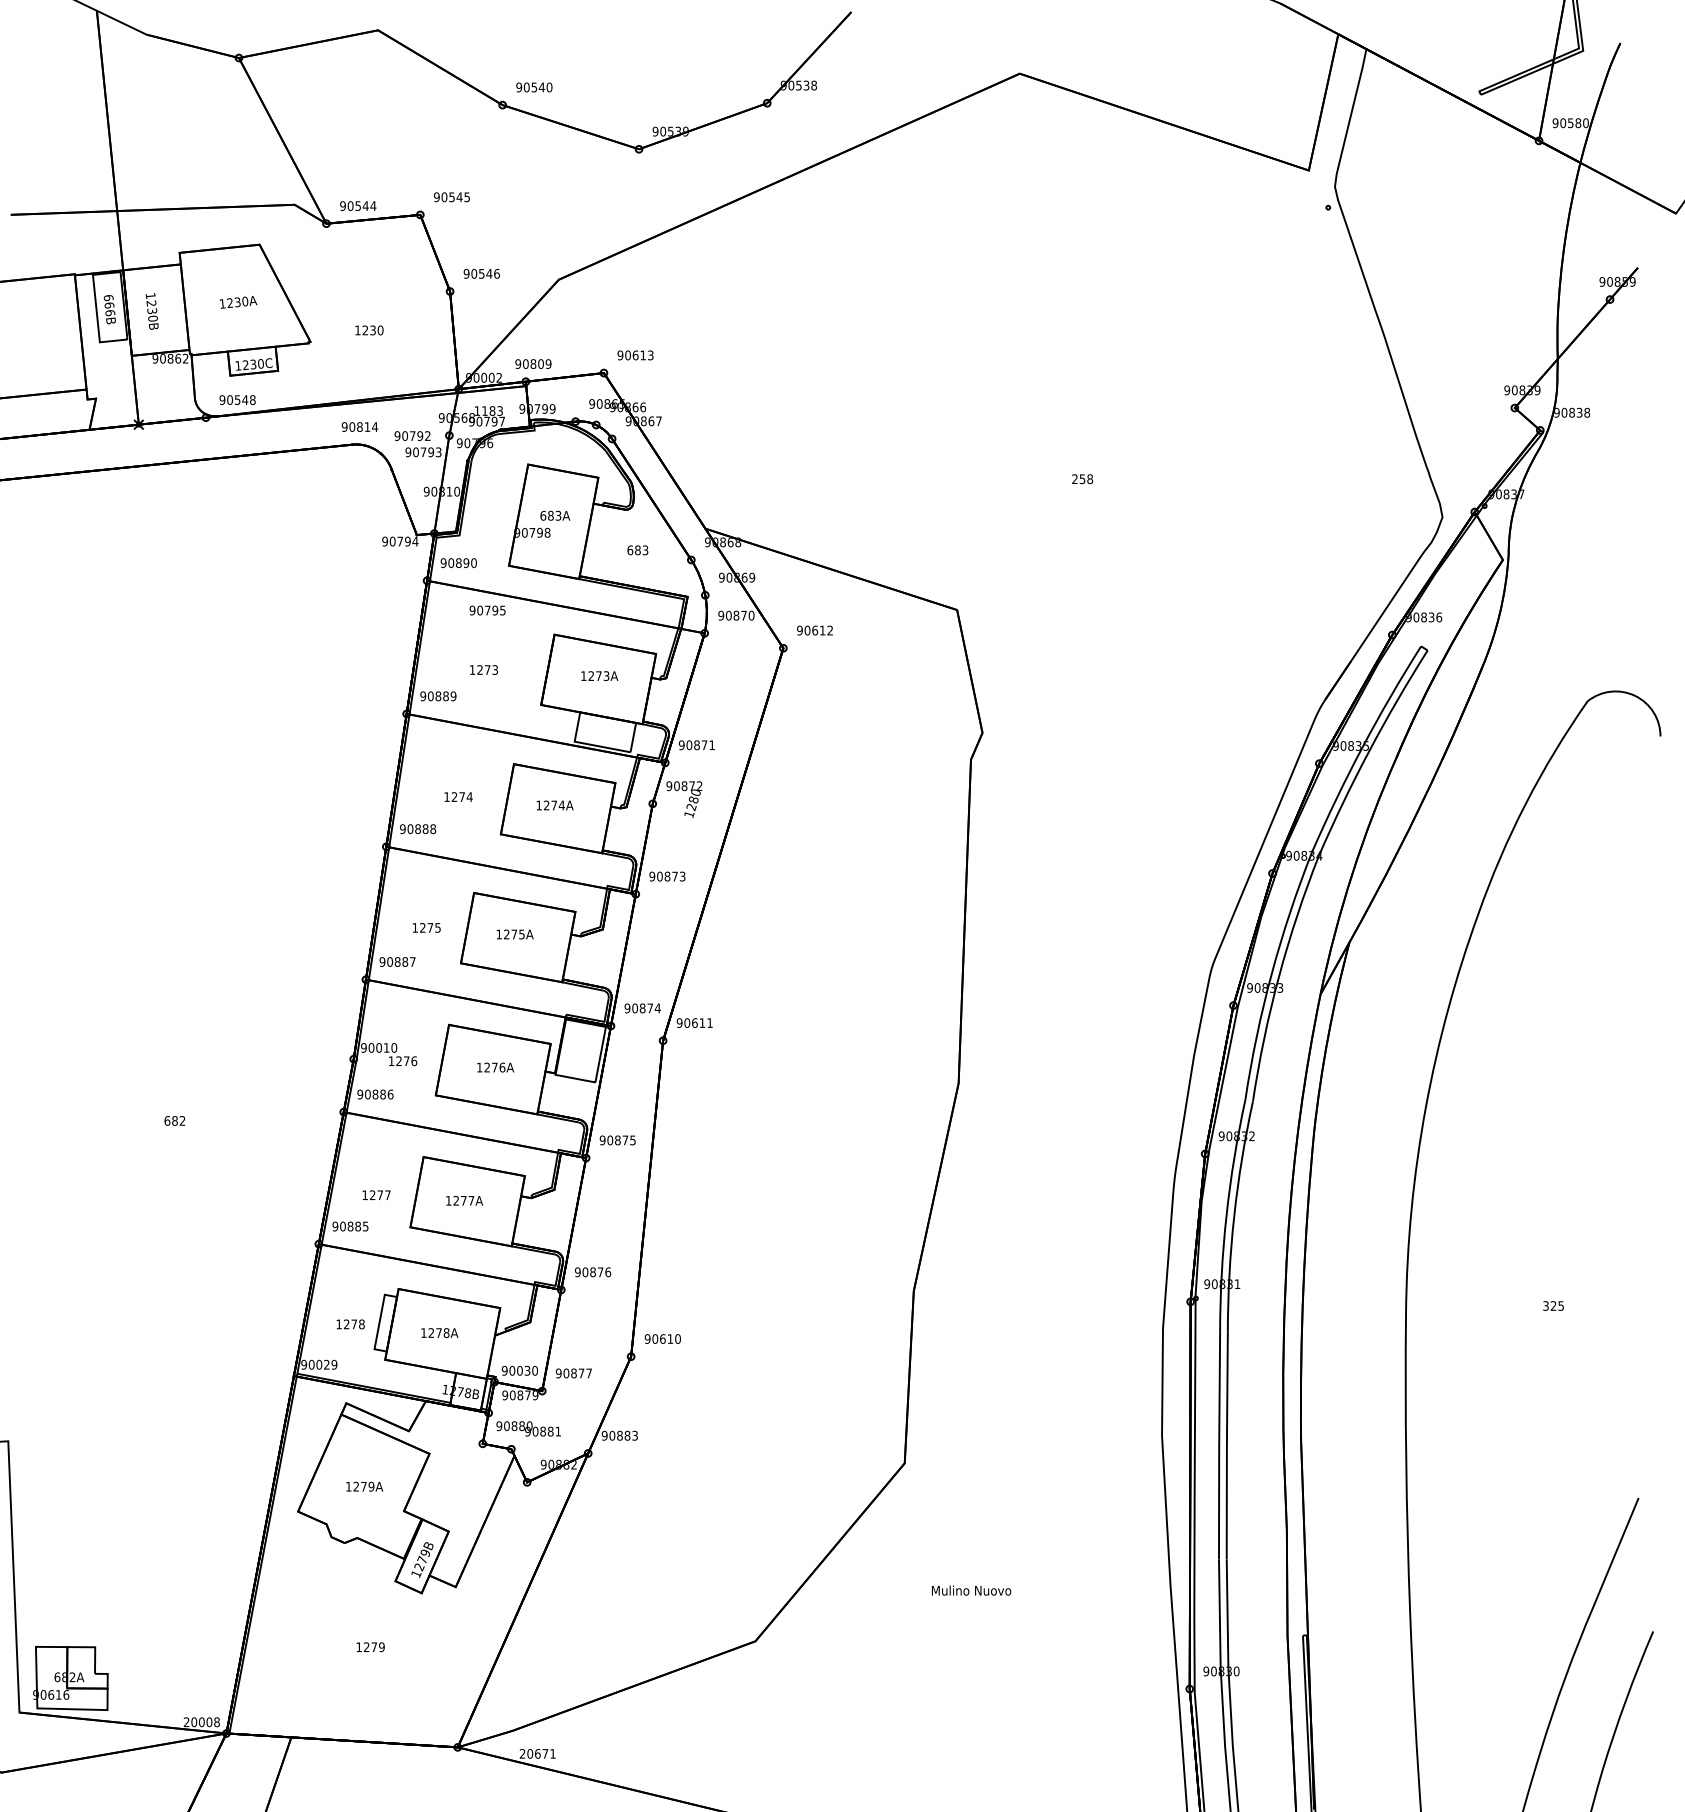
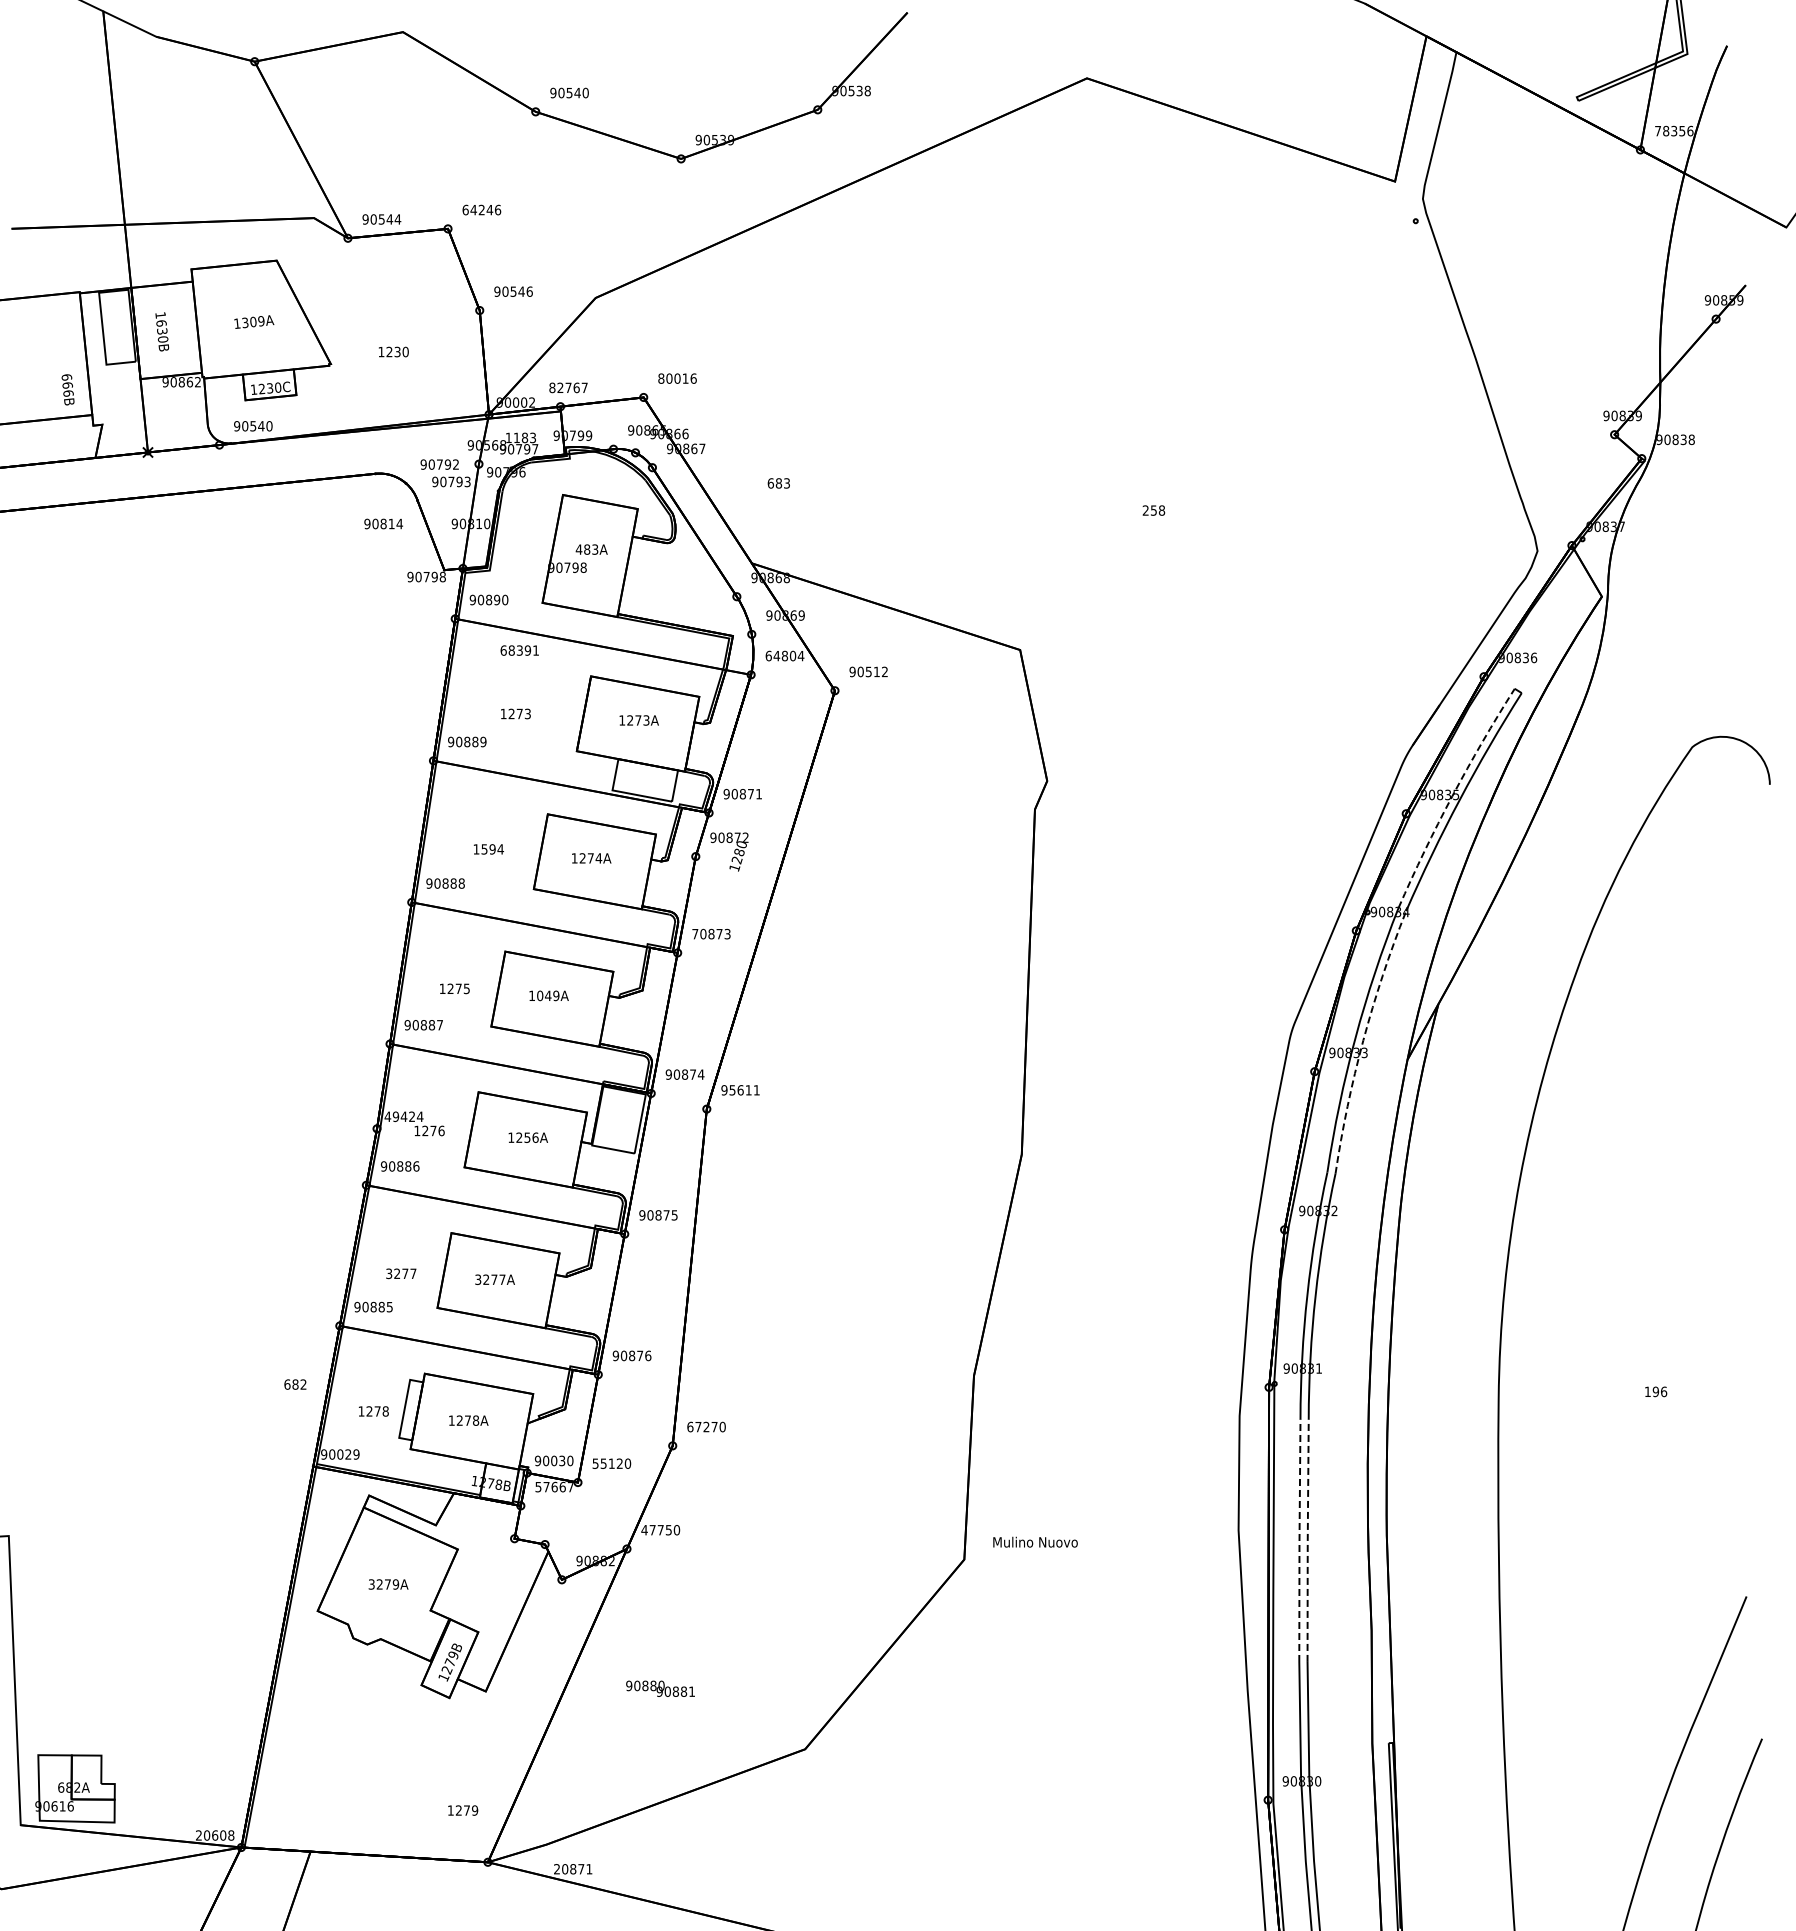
text: (1571, 122) -> (1674, 130), 90580 -> 78356
text: (451, 196) -> (481, 209), 90545 -> 64246
text: (237, 302) -> (253, 322), 1230A -> 1309A
text: (151, 303) -> (161, 323), 1230B -> 1630B
text: (109, 309) -> (67, 389), moved
text: (635, 355) -> (677, 378), 90613 -> 80016
text: (533, 363) -> (568, 387), 90809 -> 82767
text: (252, 400) -> (269, 426), 90548 -> 90540
text: (359, 426) -> (383, 523), moved
text: (542, 515) -> (578, 549), 683A -> 483A
text: (415, 541) -> (442, 576), 90794 -> 90798
text: (637, 550) -> (778, 483), moved
text: (487, 610) -> (519, 650), 90795 -> 68391
text: (736, 615) -> (784, 655), 90870 -> 64804
text: (814, 630) -> (868, 671), 90612 -> 90512
line: (1362, 747) -> (1452, 796), solid -> dashed
text: (458, 797) -> (488, 849), 1274 -> 1594
text: (652, 875) -> (695, 933), 90873 -> 70873
text: (514, 934) -> (548, 995), 1275A -> 1049A
line: (1279, 976) -> (1363, 1040), solid -> dashed
text: (687, 1023) -> (732, 1090), 90611 -> 95611
text: (378, 1047) -> (403, 1116), 90010 -> 49424
text: (494, 1067) -> (527, 1137), 1276A -> 1256A
text: (174, 1120) -> (295, 1384), moved
text: (365, 1194) -> (389, 1273), 1277 -> 3277
text: (448, 1200) -> (478, 1279), 1277A -> 3277A
text: (1553, 1305) -> (1655, 1391), 325 -> 196
text: (659, 1338) -> (702, 1426), 90610 -> 67270
text: (573, 1373) -> (611, 1463), 90877 -> 55120
text: (520, 1394) -> (554, 1486), 90879 -> 57667
text: (528, 1428) -> (660, 1688), moved
text: (619, 1435) -> (660, 1529), 90883 -> 47750
line: (1219, 1446) -> (1299, 1541), solid -> dashed
line: (1226, 1446) -> (1307, 1541), solid -> dashed
text: (348, 1486) -> (371, 1584), 1279A -> 3279A
text: (971, 1589) -> (1035, 1541), moved
text: (371, 1647) -> (463, 1810), moved
text: (202, 1722) -> (215, 1835), 20008 -> 20608
text: (538, 1754) -> (573, 1869), 20671 -> 20871

